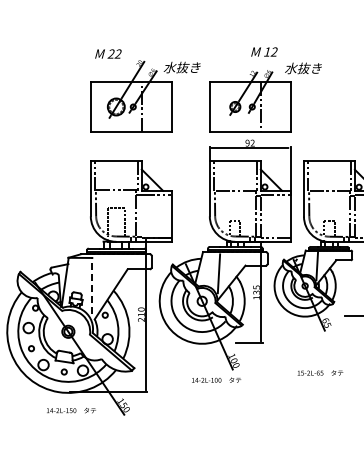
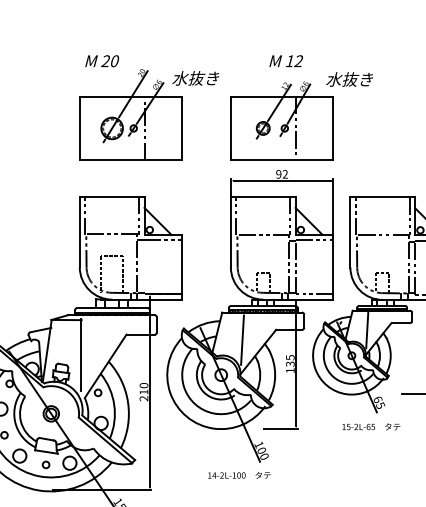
text: (264, 51) -> (286, 60), moved
text: (117, 53) -> (113, 60), 22 -> 20
line: (91, 285) -> (80, 355), dashed -> solid
text: (320, 372) -> (371, 426), moved

